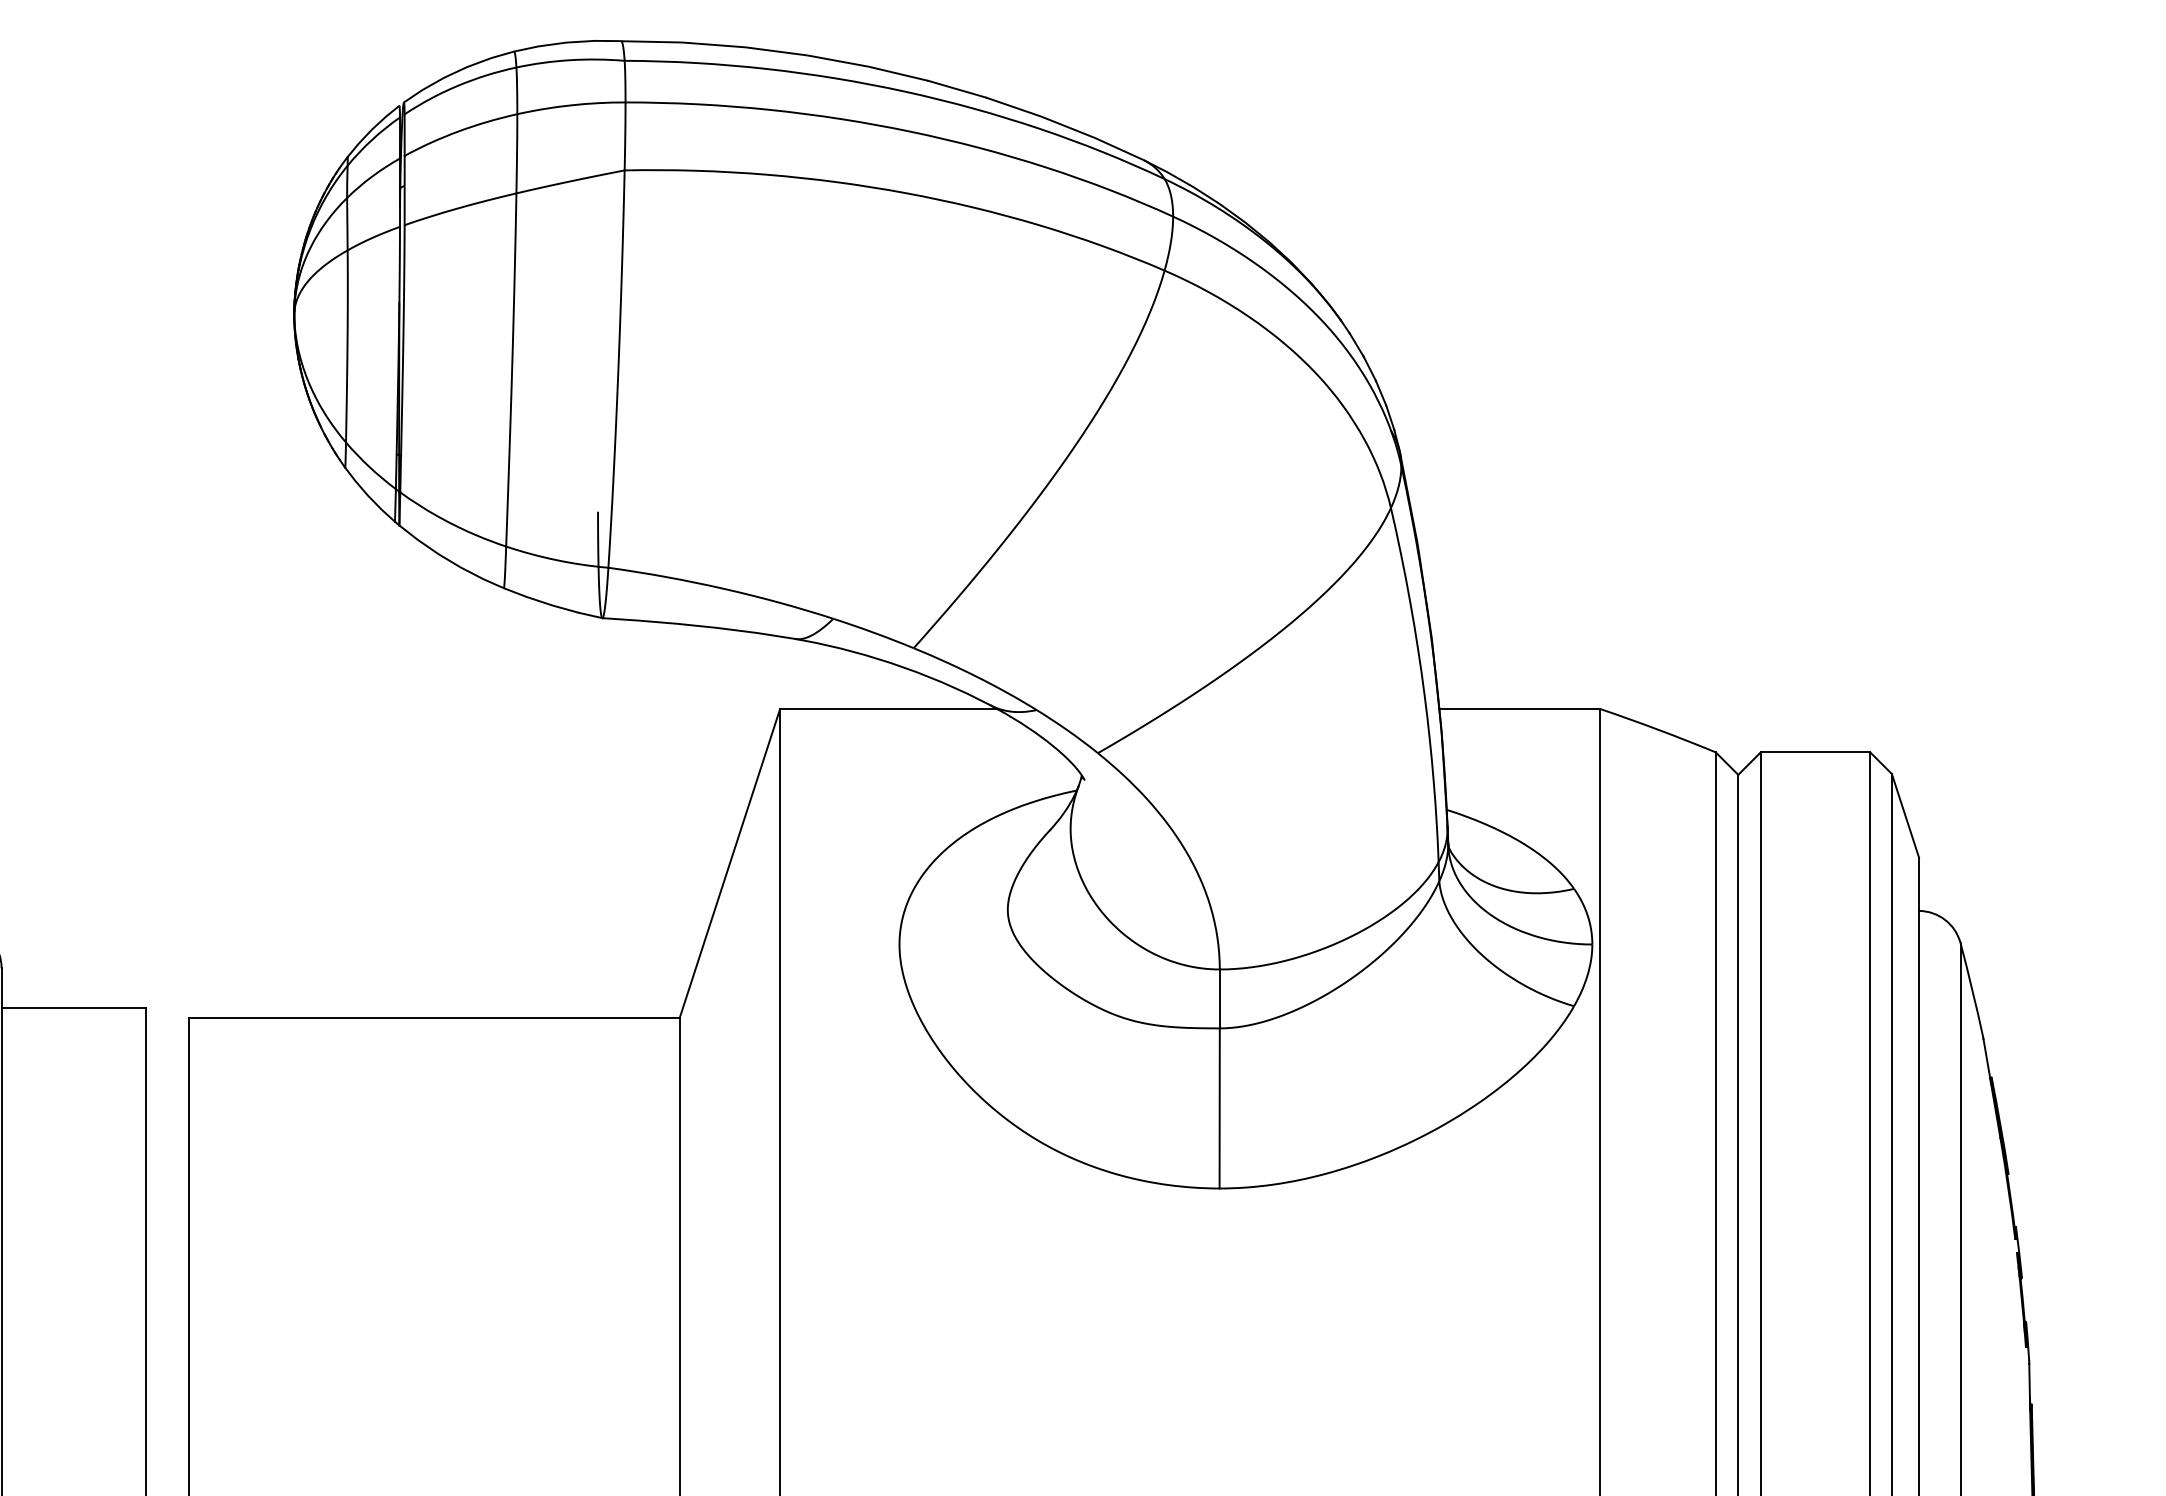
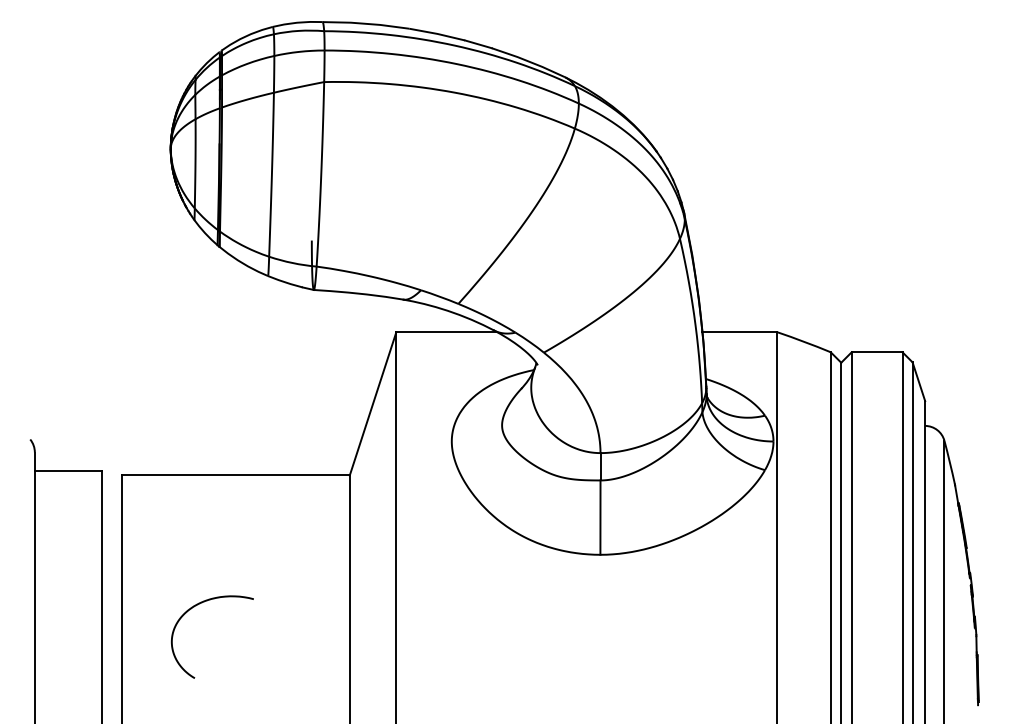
curve: (349, 1299) -> (196, 606), added

